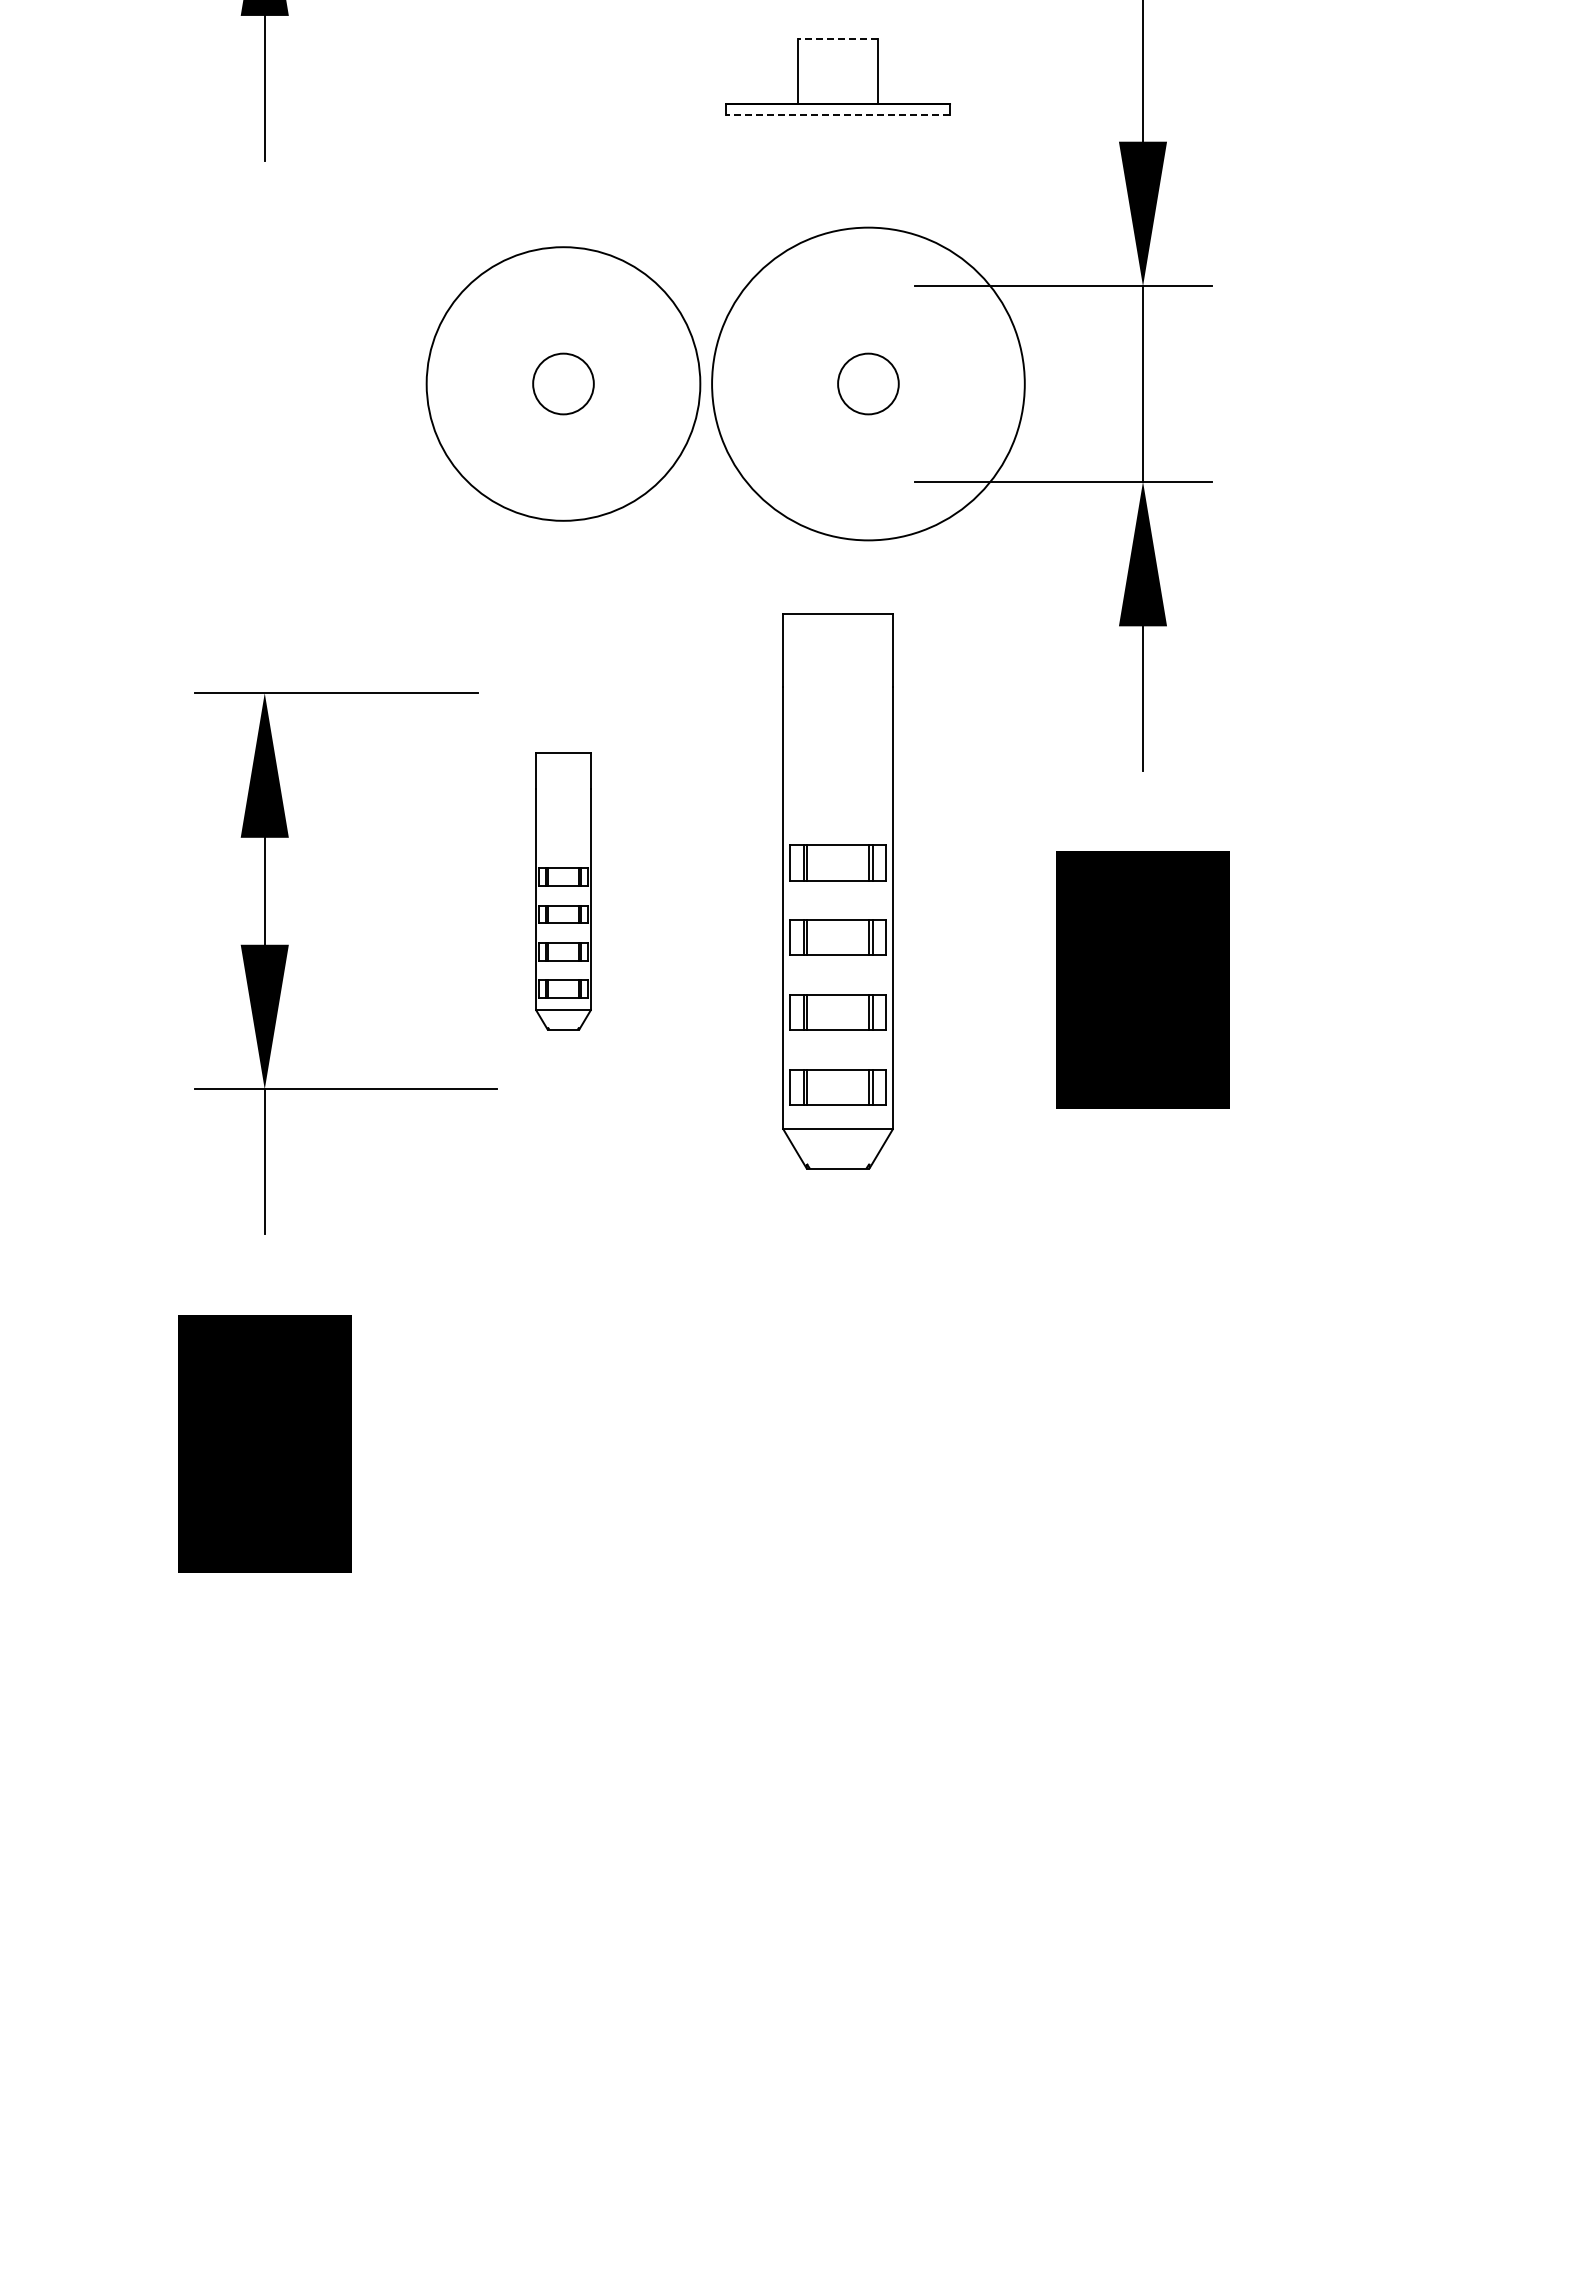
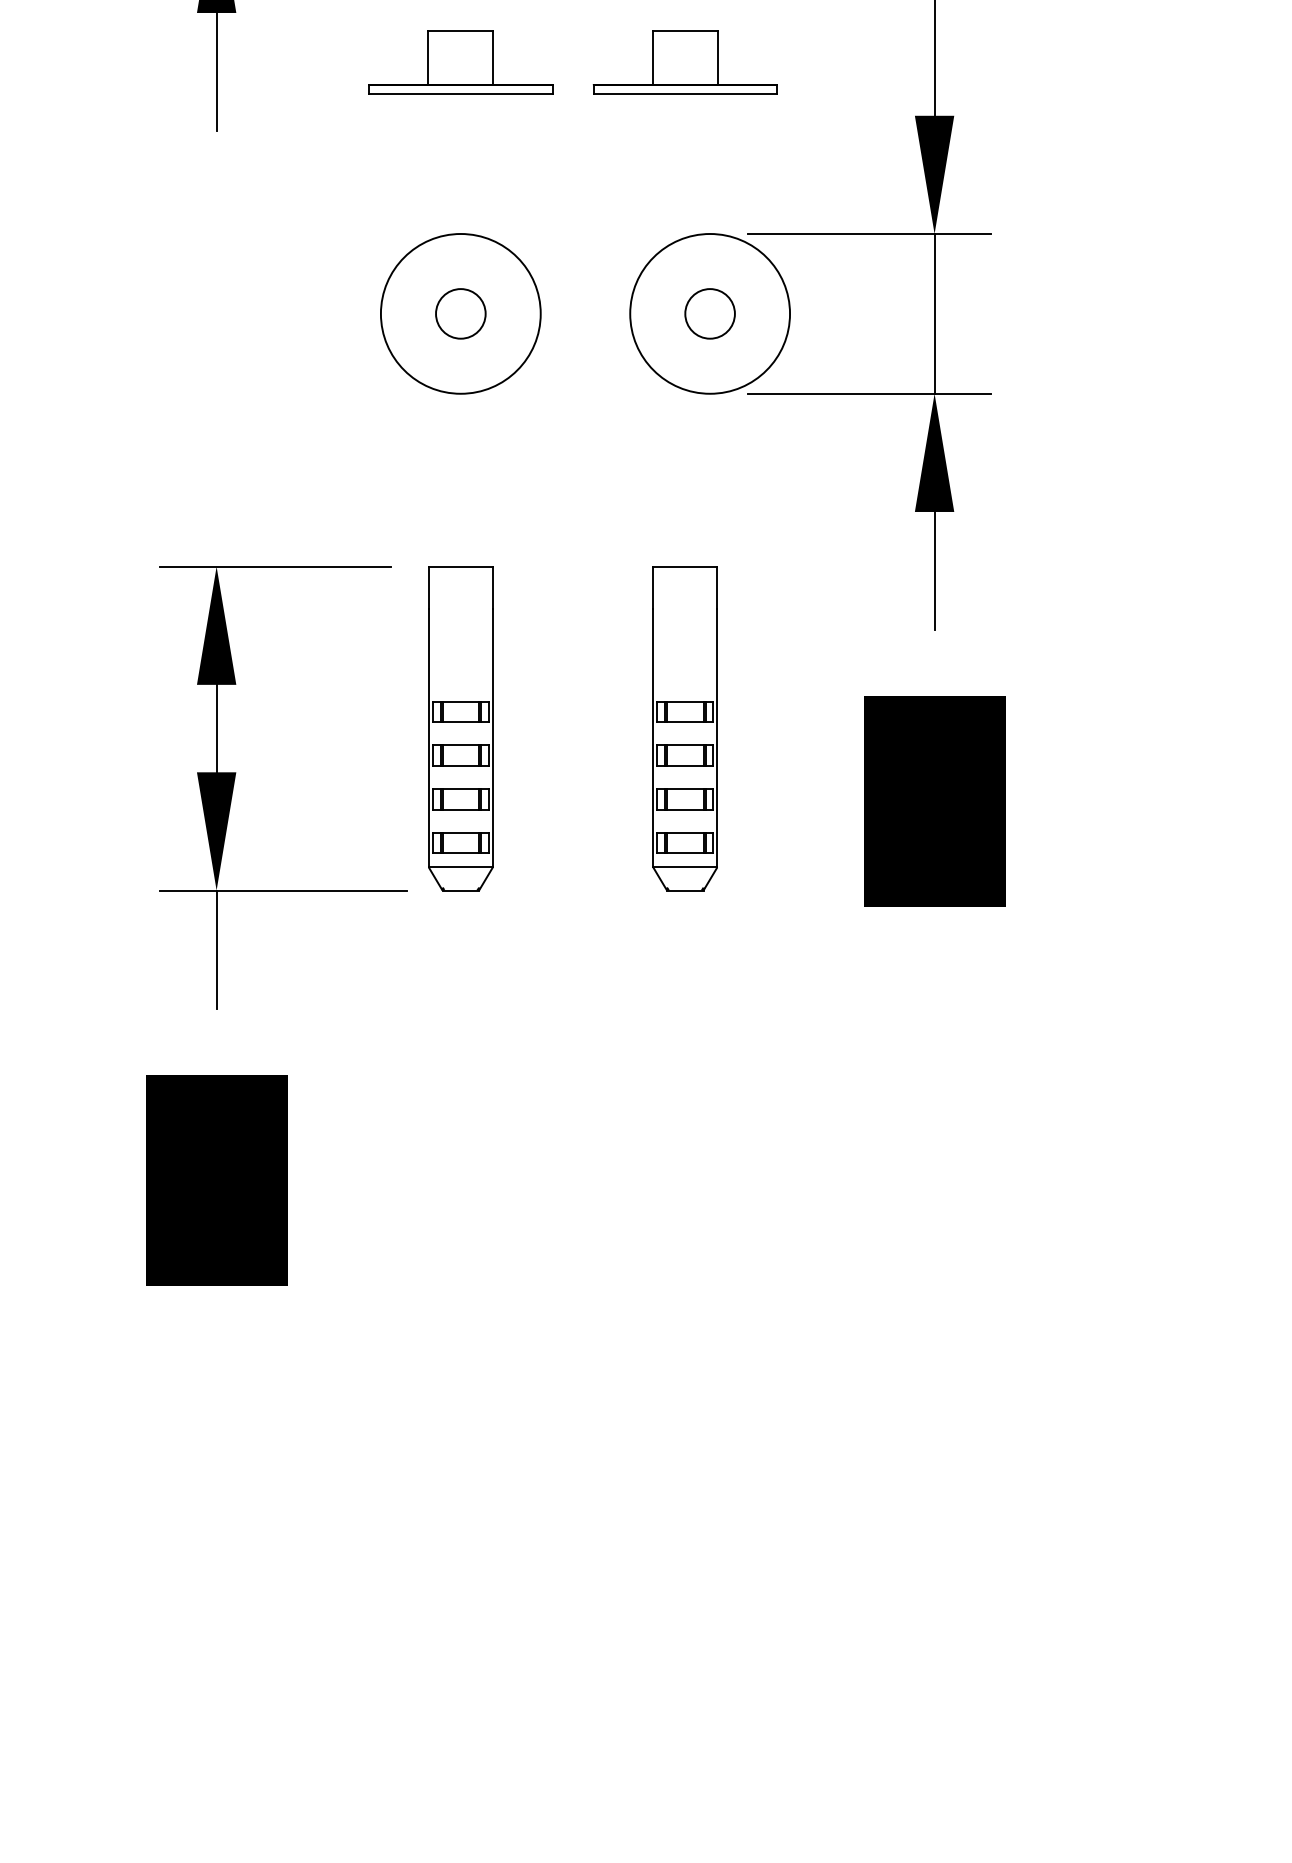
line: (838, 38) -> (685, 31), dashed -> solid
part: (563, 76) -> (460, 62), added
line: (837, 115) -> (684, 94), dashed -> solid
circle: (563, 383) -> (460, 313), size x0.71
circle: (868, 383) -> (710, 313), size x0.62
part: (563, 890) -> (460, 727), size x1.43
part: (837, 890) -> (684, 727), size x0.71

